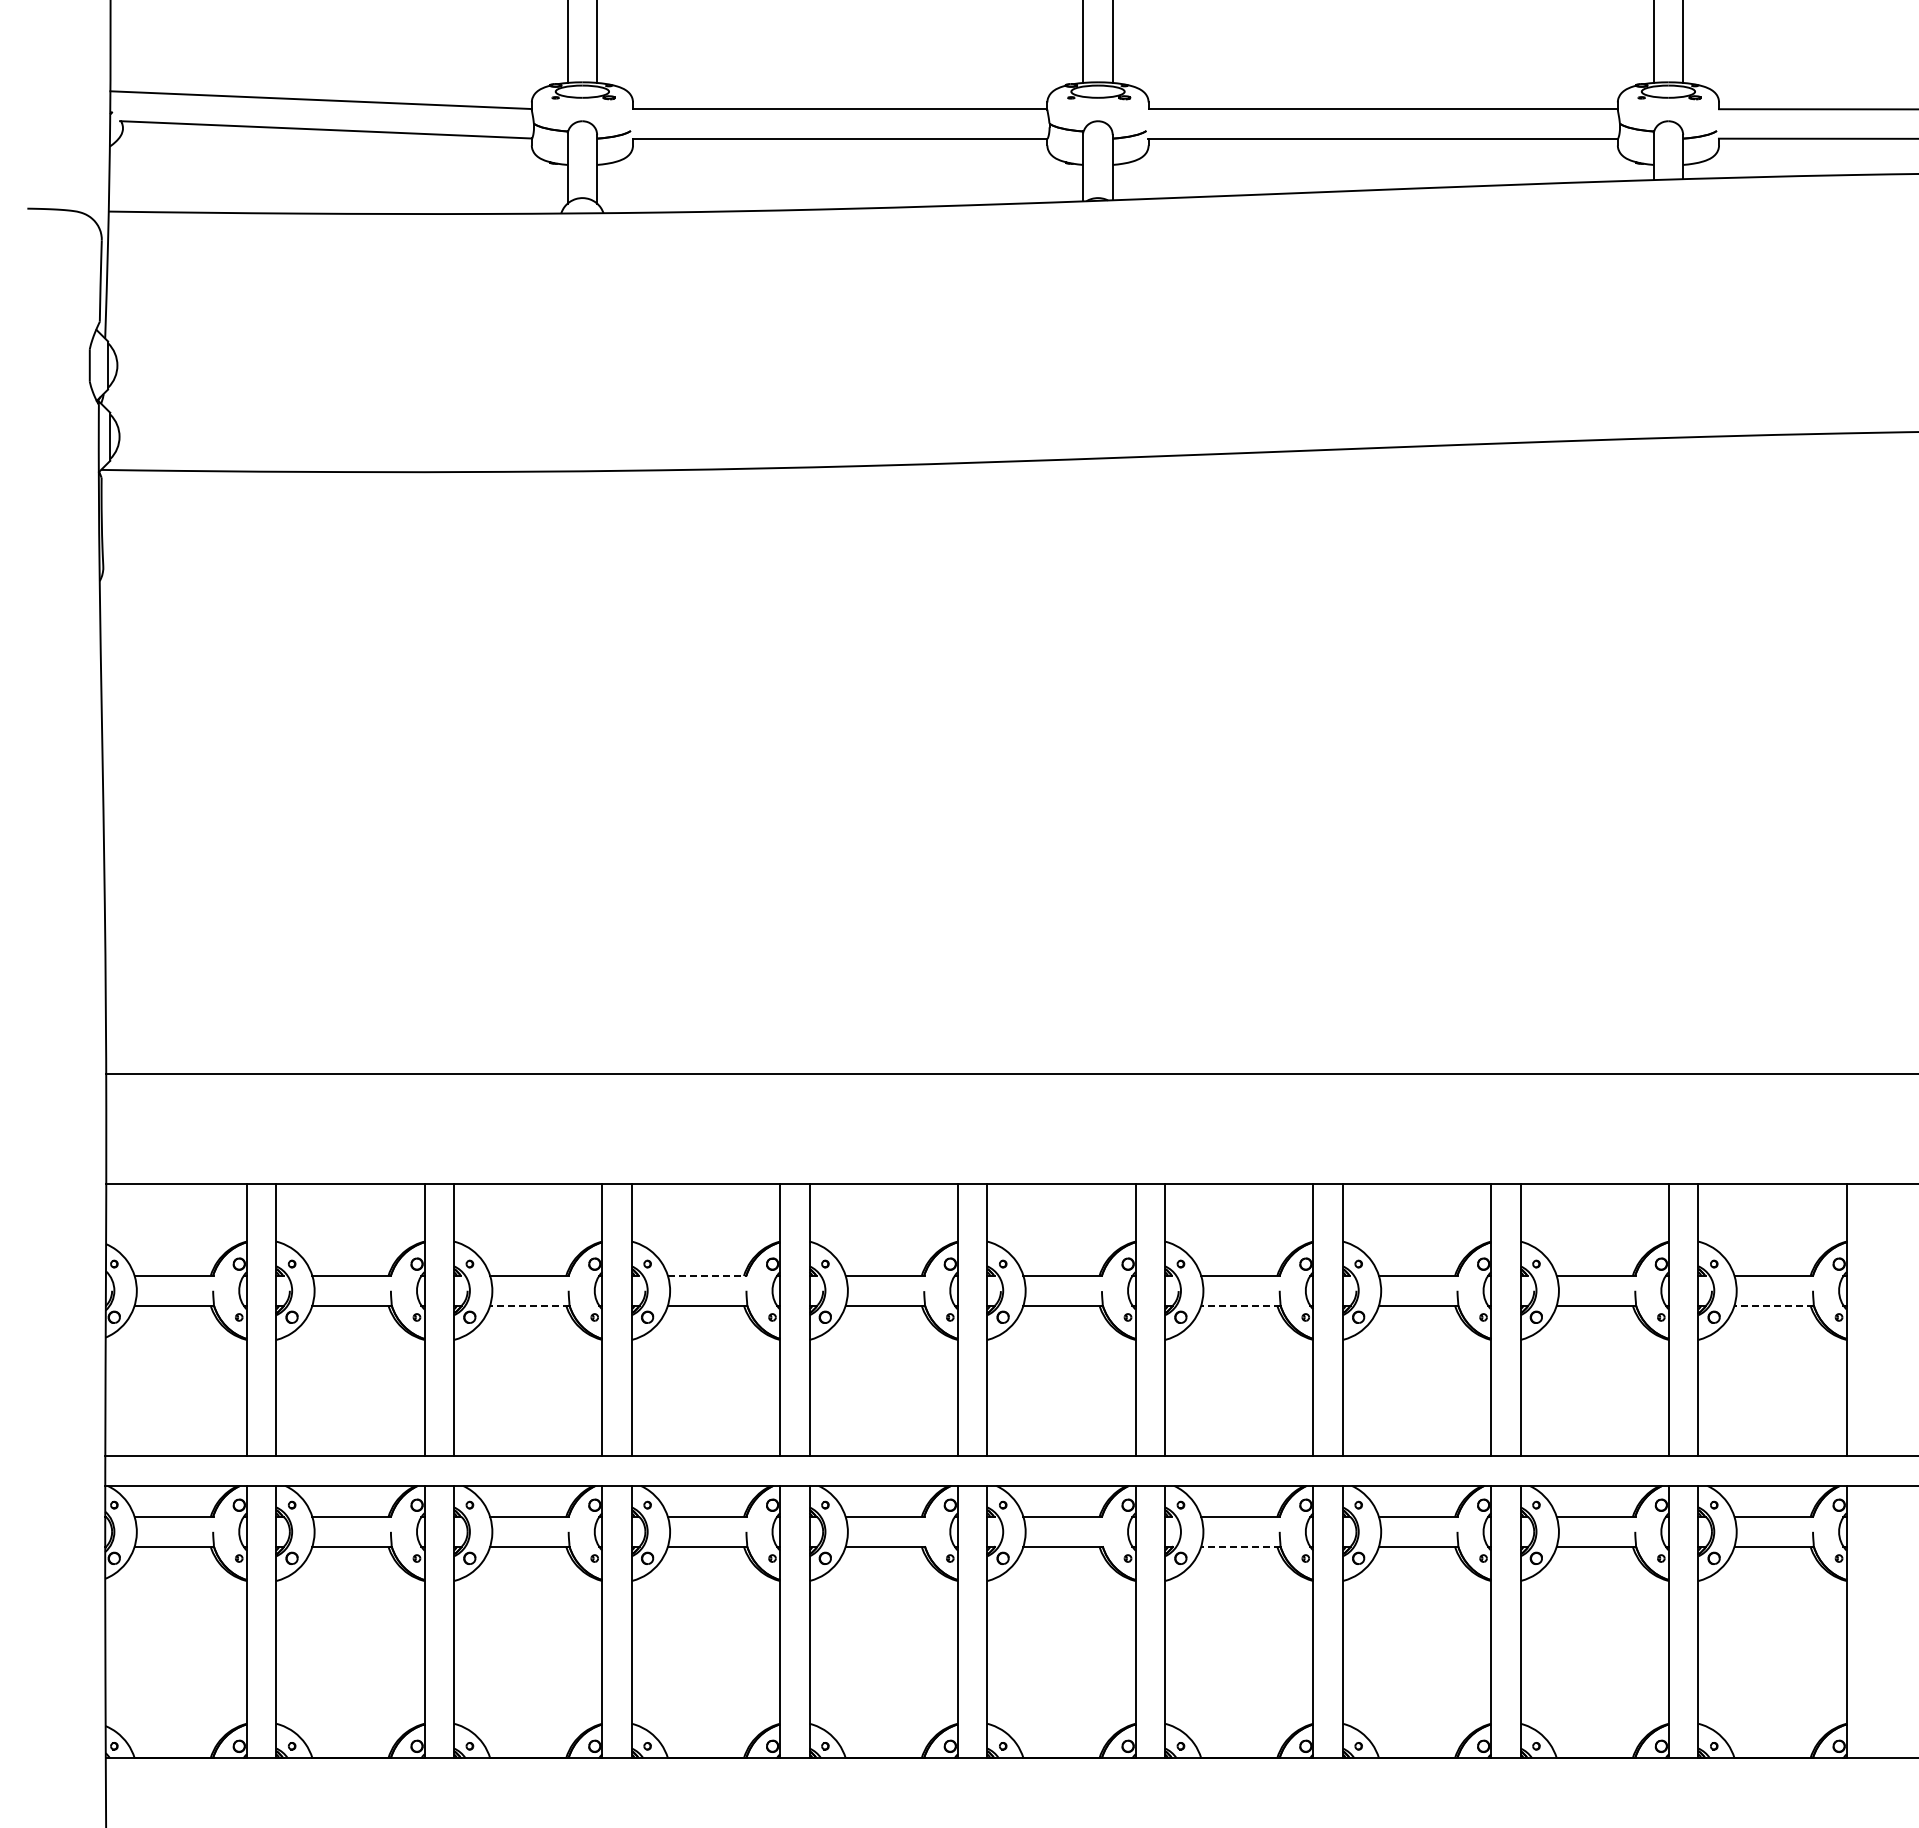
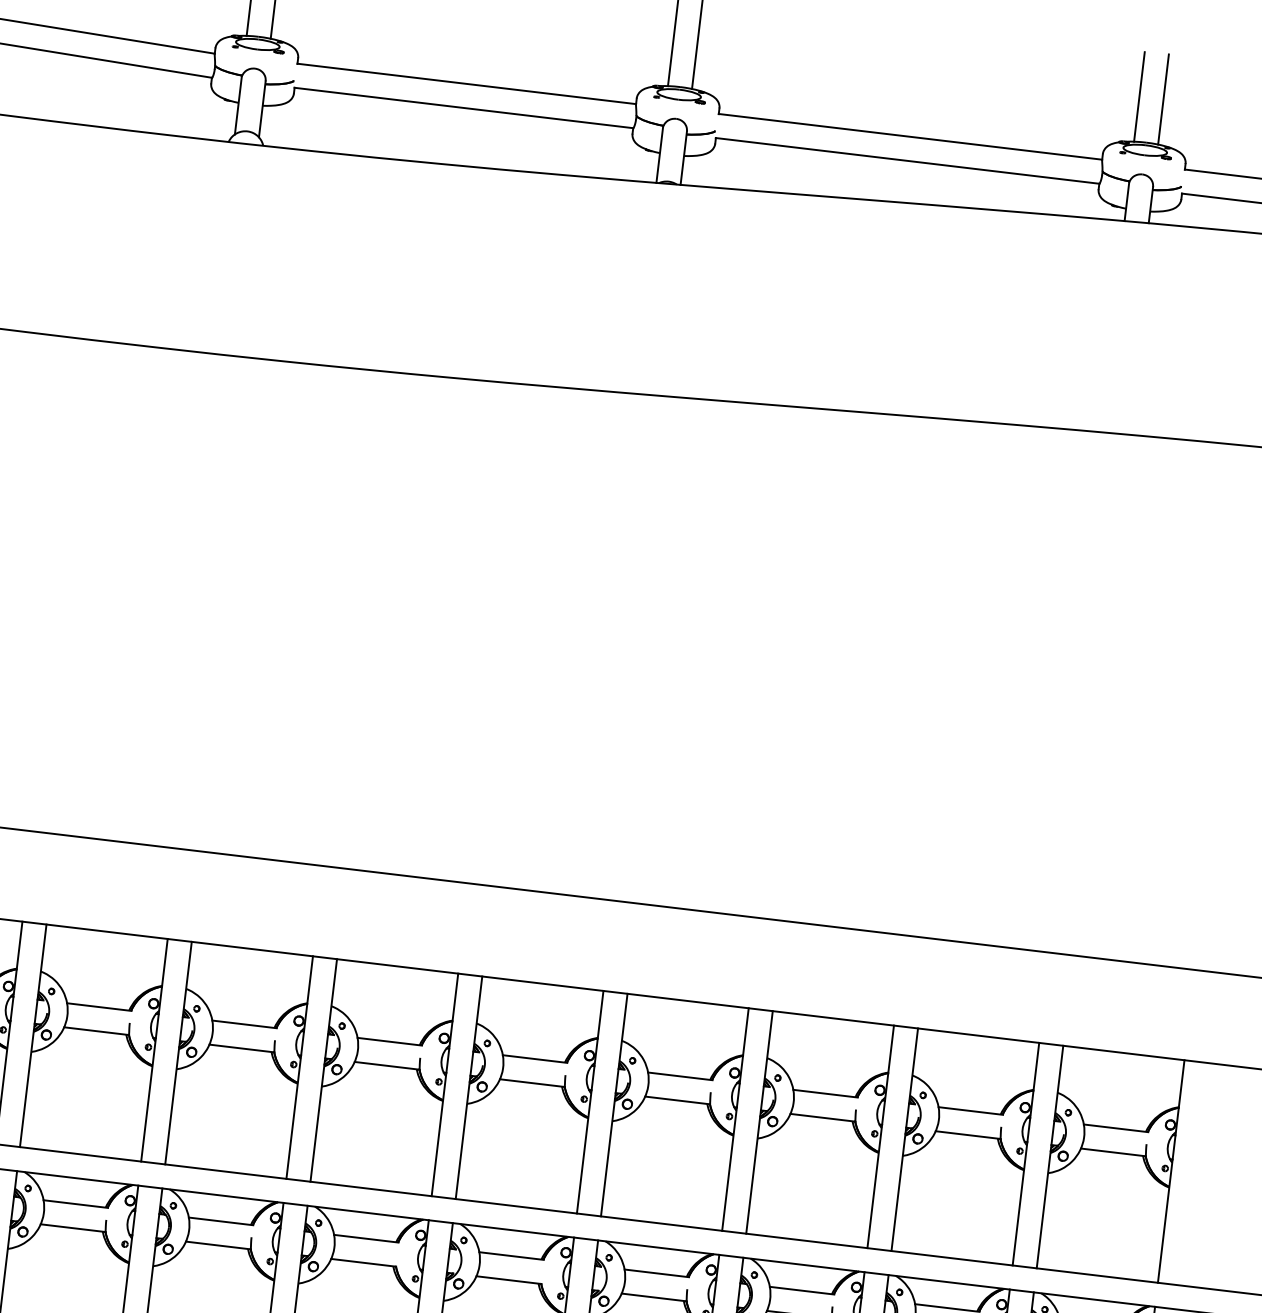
line: (707, 1276) -> (244, 1024), dashed -> solid
line: (529, 1305) -> (96, 1031), dashed -> solid
line: (1240, 1305) -> (677, 1100), dashed -> solid
line: (1774, 1305) -> (1113, 1152), dashed -> solid
line: (1240, 1546) -> (653, 1297), dashed -> solid

